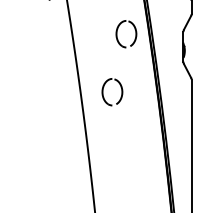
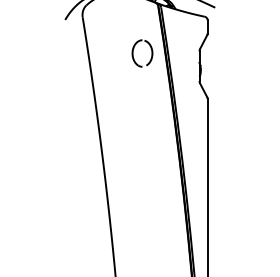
part: (103, 92) -> (119, 111), removed

